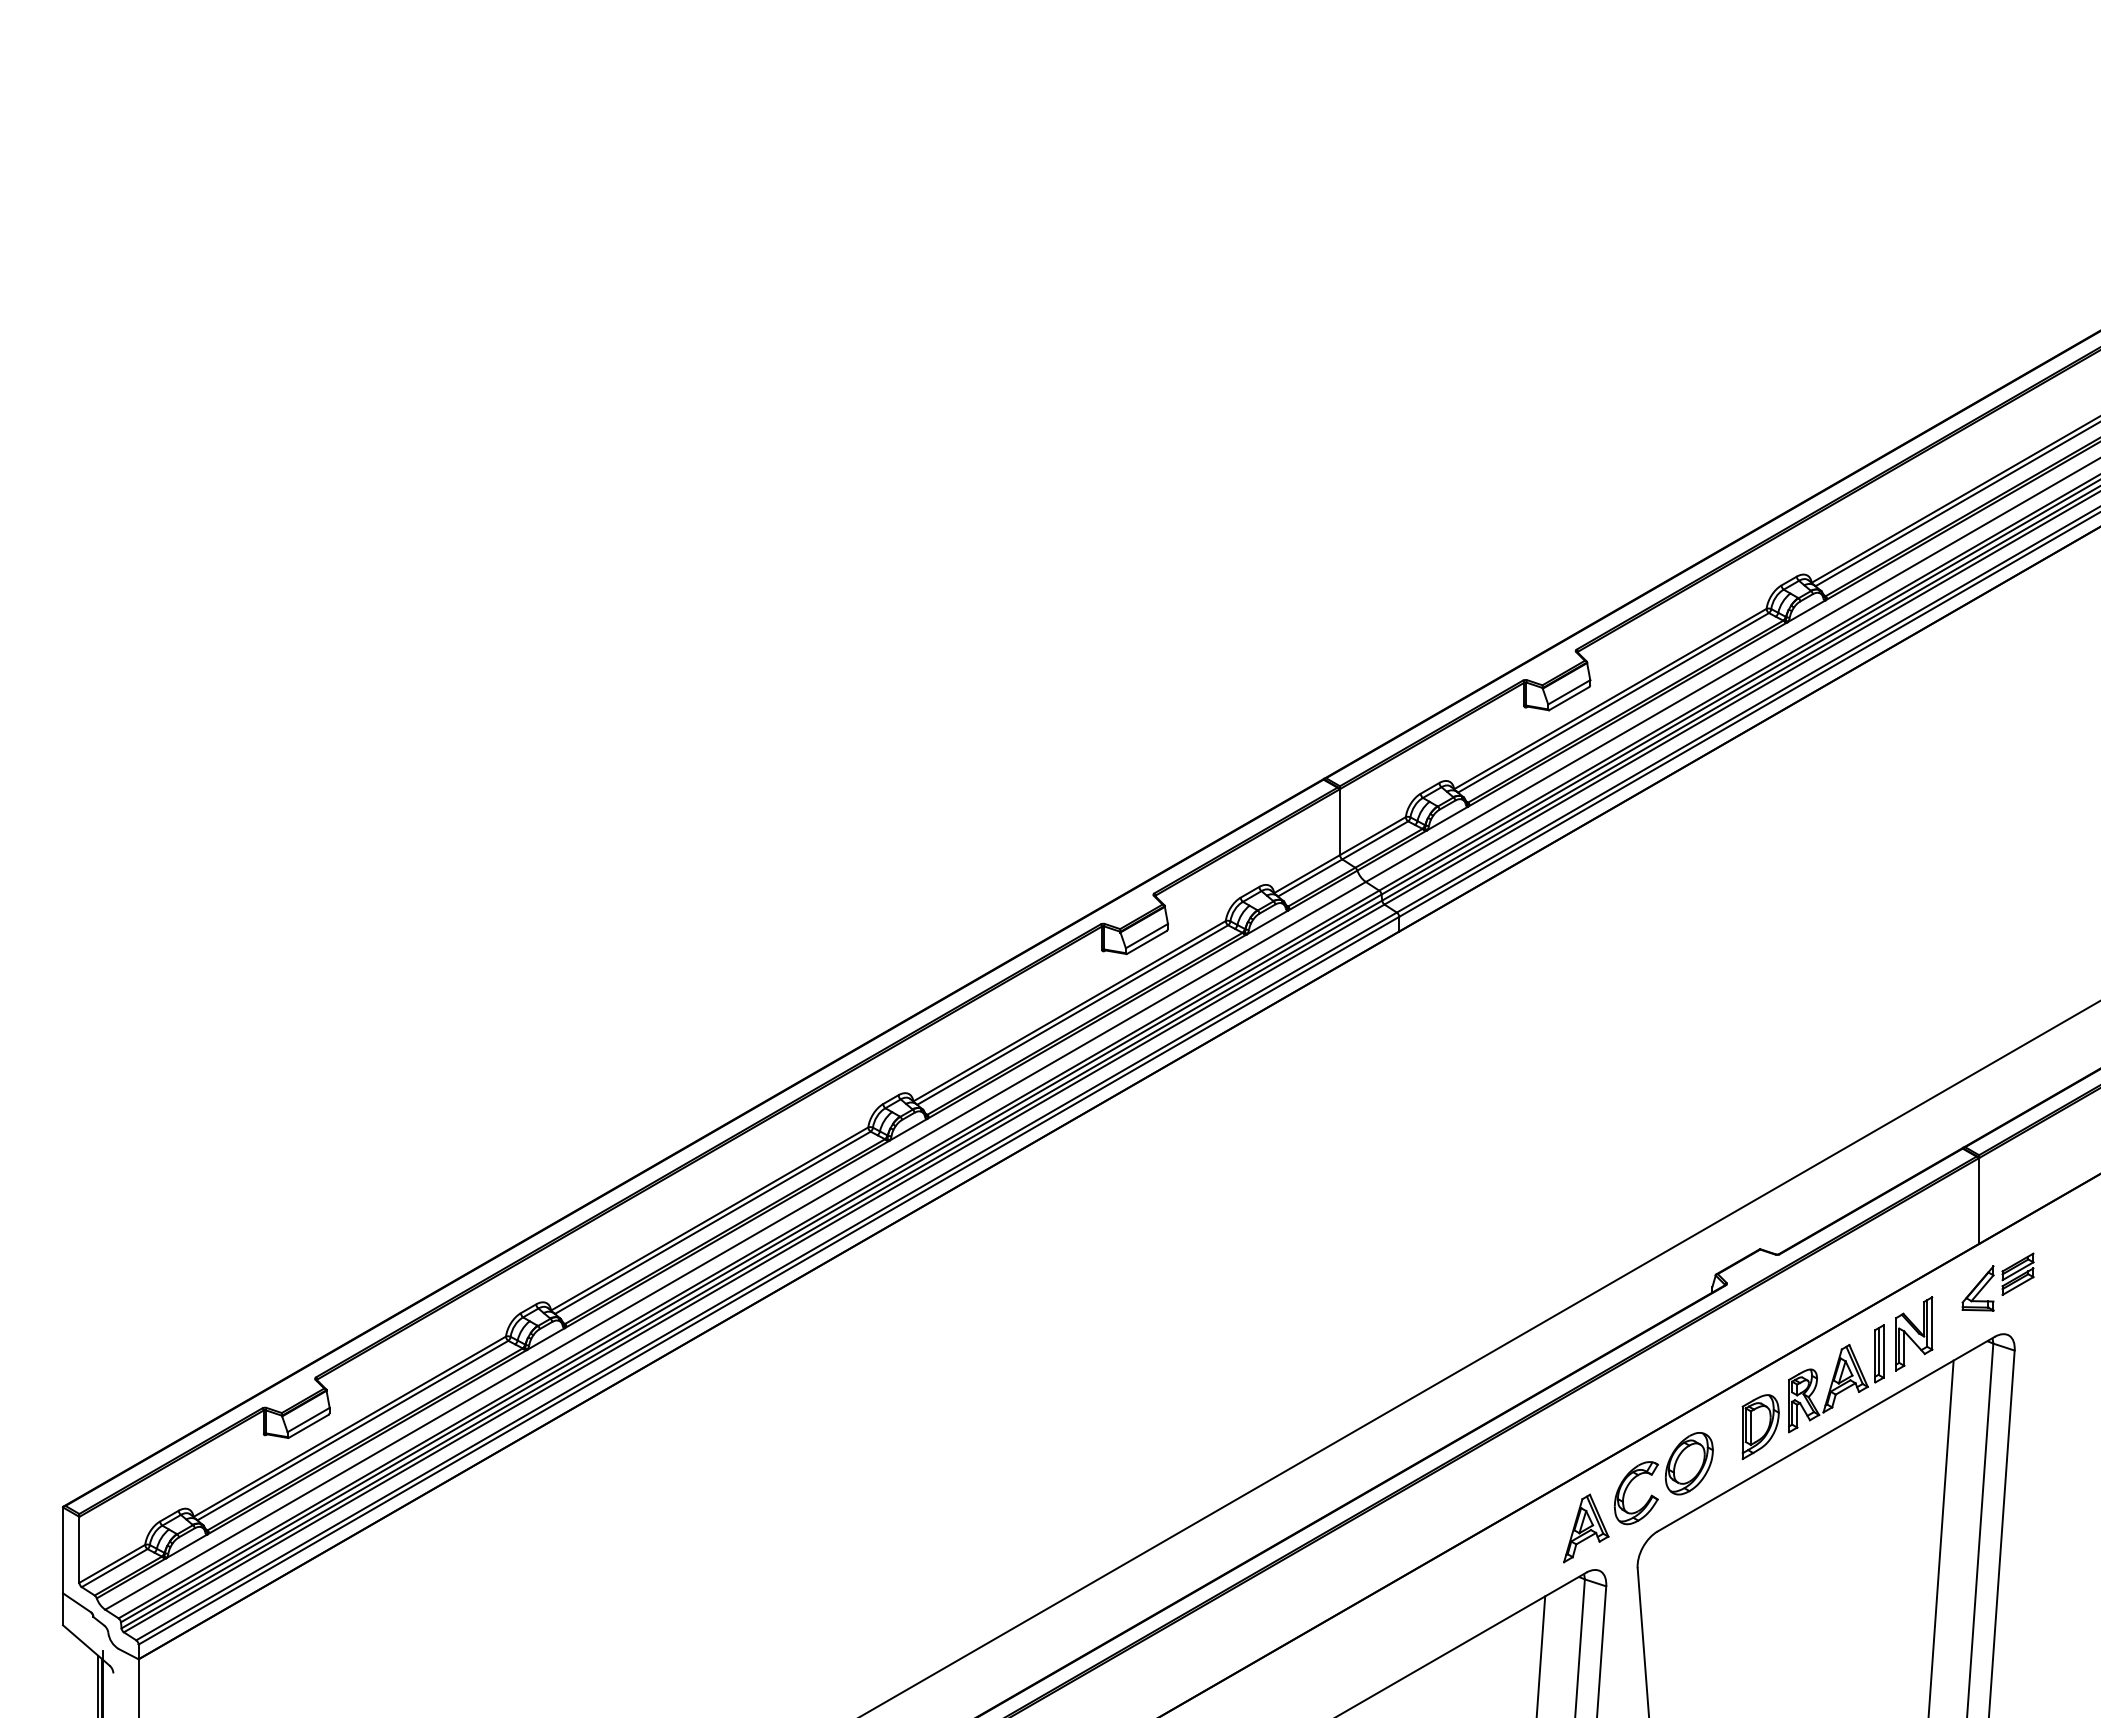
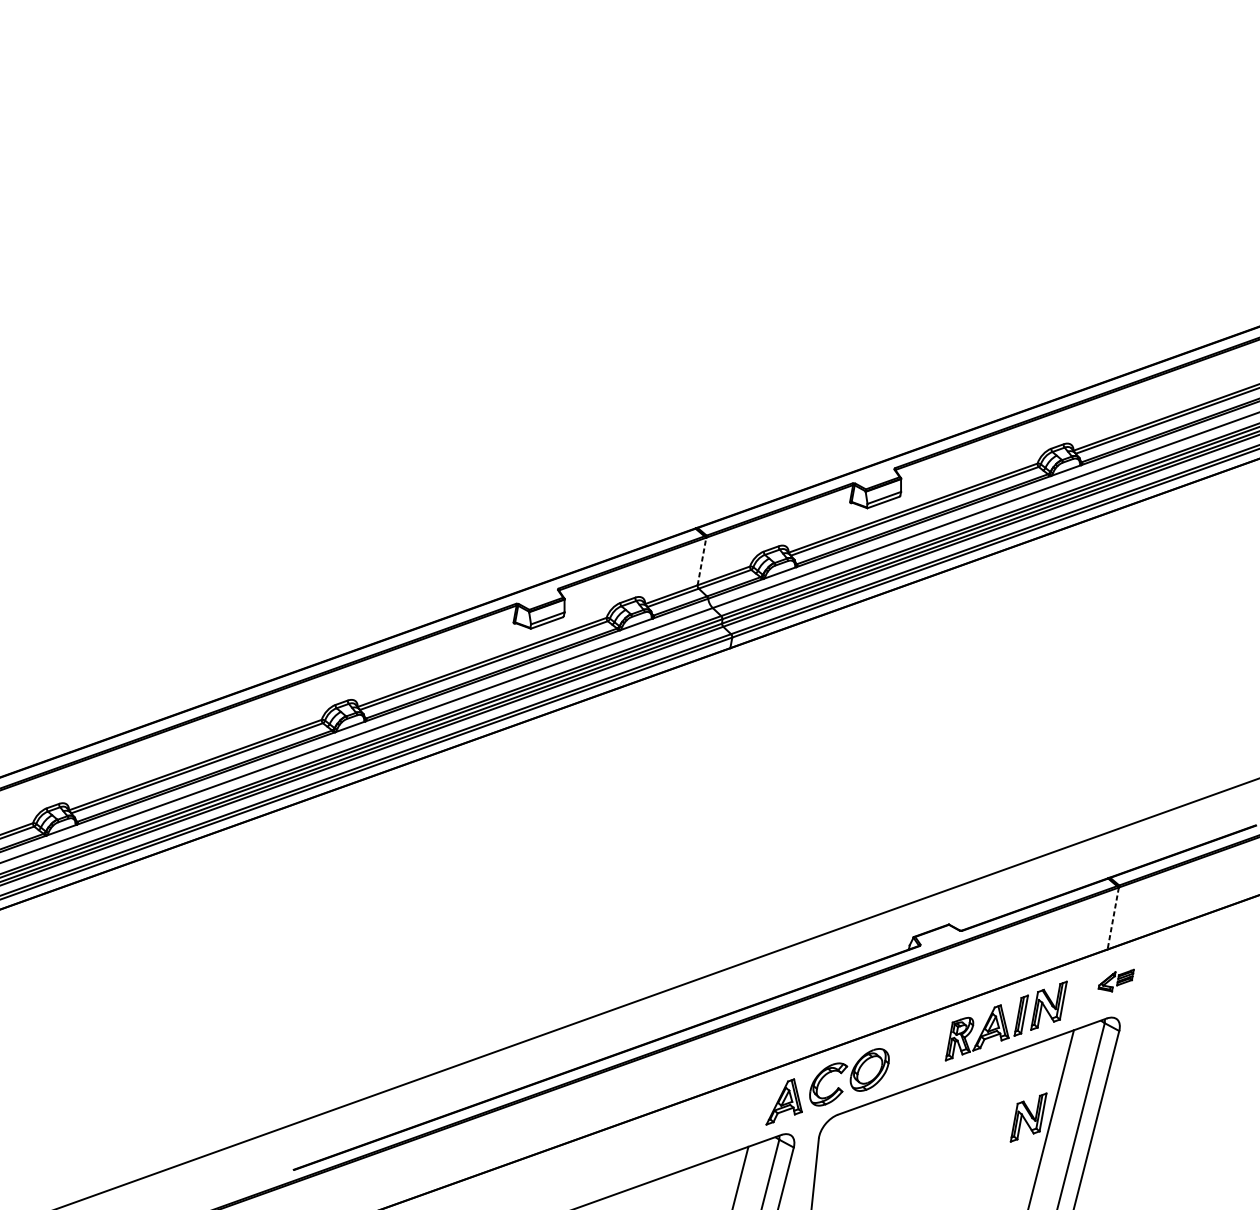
line: (1340, 822) -> (702, 561), solid -> dashed
line: (1979, 1201) -> (1113, 918), solid -> dashed
part: (1997, 1281) -> (1115, 978), size x0.6
part: (1760, 1427) -> (925, 1053), removed
part: (1914, 1488) -> (1028, 1117), added

